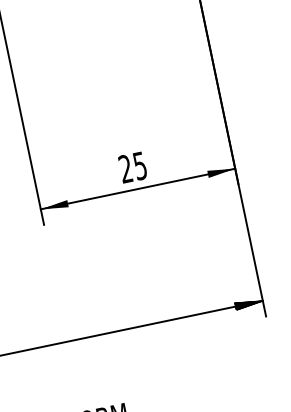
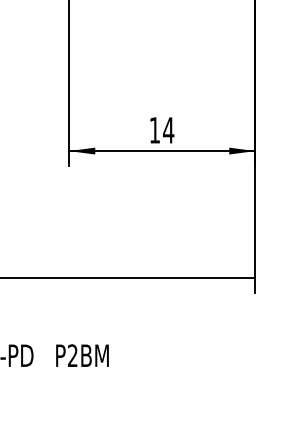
text: (132, 167) -> (161, 130), 25 -> 14
hatch: (249, 303) -> (242, 277), removed

